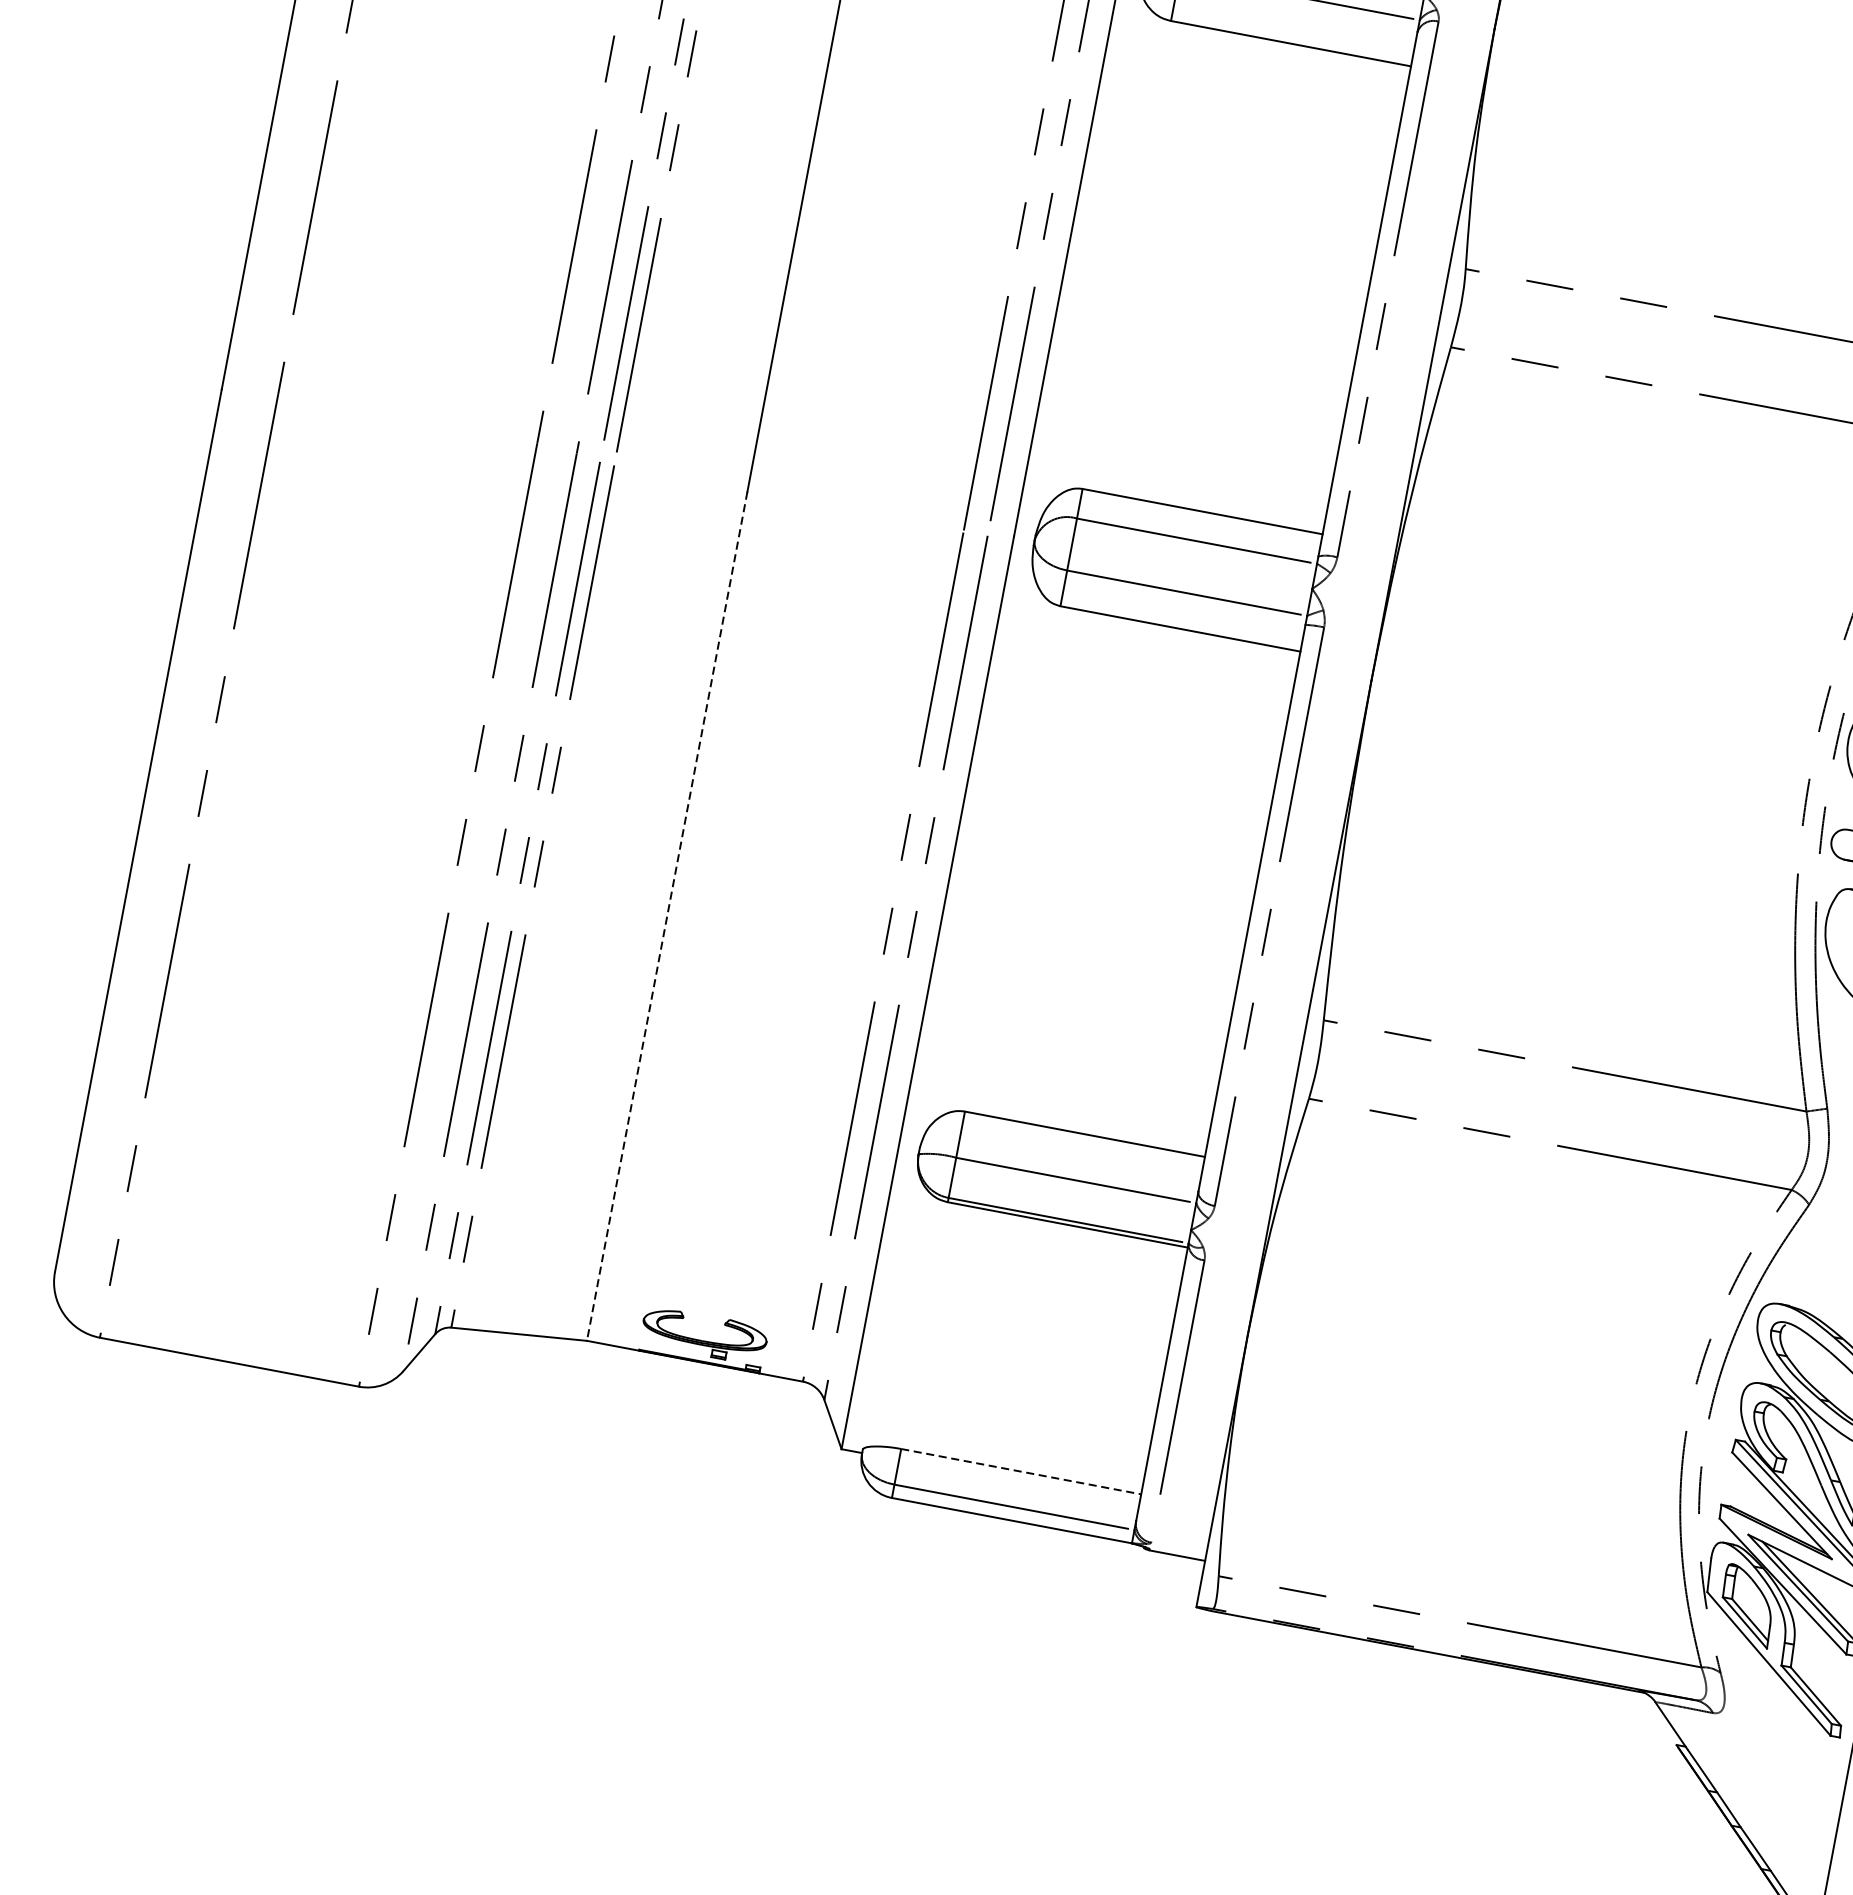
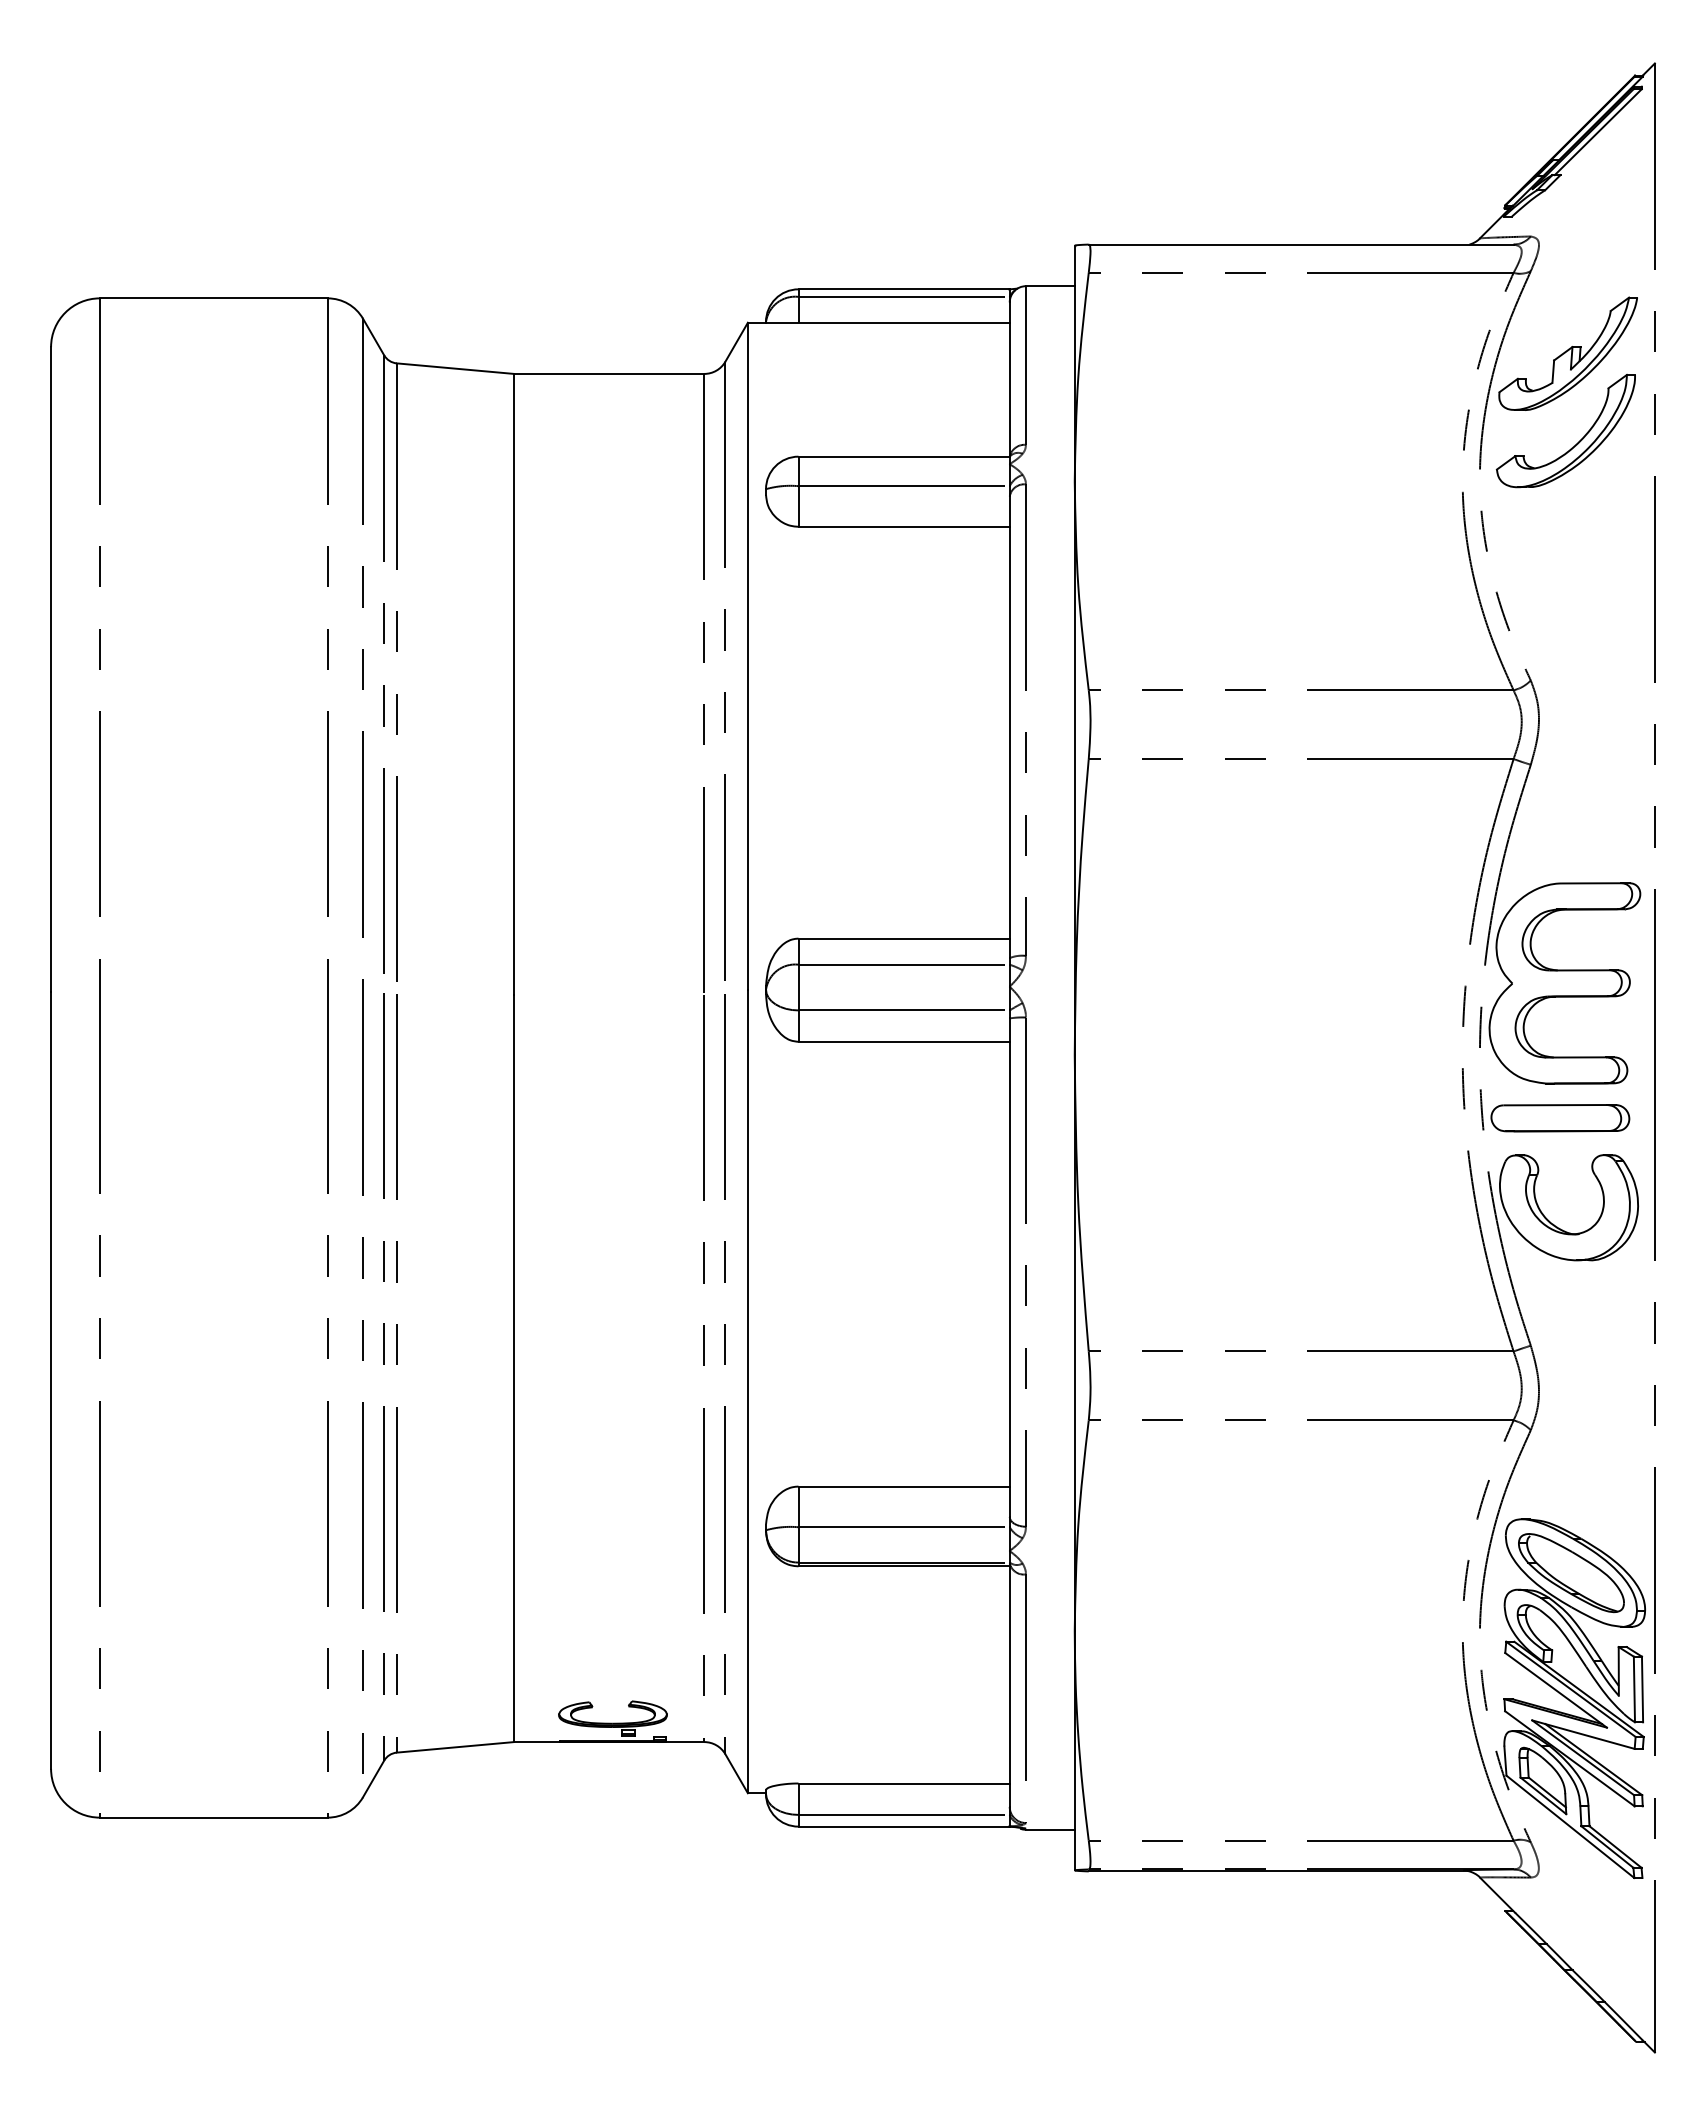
line: (667, 916) -> (514, 1368), dashed -> solid
line: (1021, 1471) -> (904, 1783), dashed -> solid

